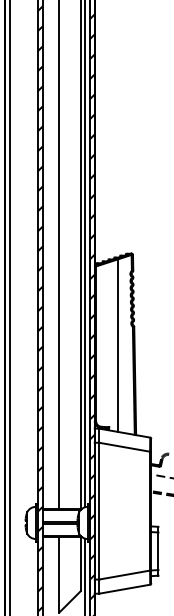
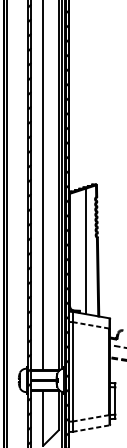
line: (124, 447) -> (90, 325), solid -> dashed
line: (124, 575) -> (90, 418), solid -> dashed
line: (124, 589) -> (90, 428), solid -> dashed

